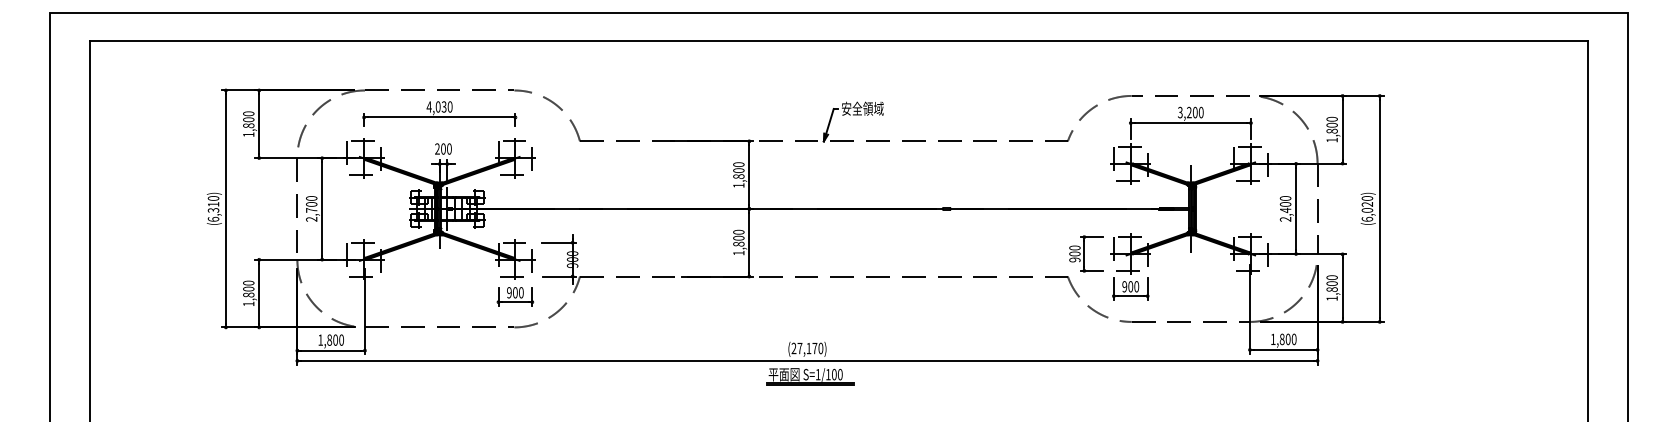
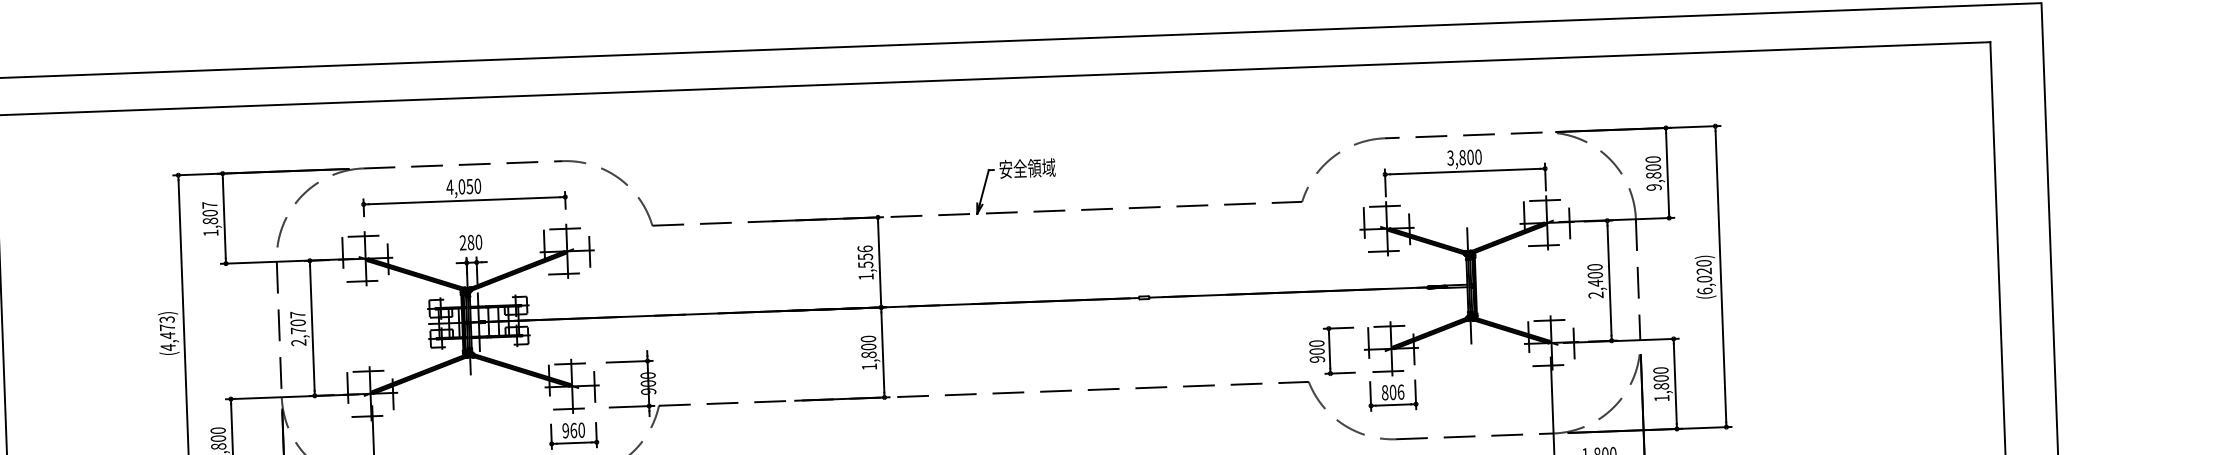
text: (444, 105) -> (470, 184), 4,030 -> 4,050
text: (1188, 112) -> (1461, 157), 3,200 -> 3,800
text: (248, 113) -> (209, 204), 1,800 -> 1,807
text: (1331, 139) -> (1653, 186), 1,800 -> 9,800
text: (443, 149) -> (471, 243), 200 -> 280
text: (738, 170) -> (864, 256), 1,800 -> 1,556
text: (311, 198) -> (297, 314), 2,700 -> 2,707
text: (213, 209) -> (167, 334), (6,310) -> (4,473)
text: (1130, 286) -> (1392, 392), 900 -> 806
text: (515, 292) -> (573, 430), 900 -> 960

